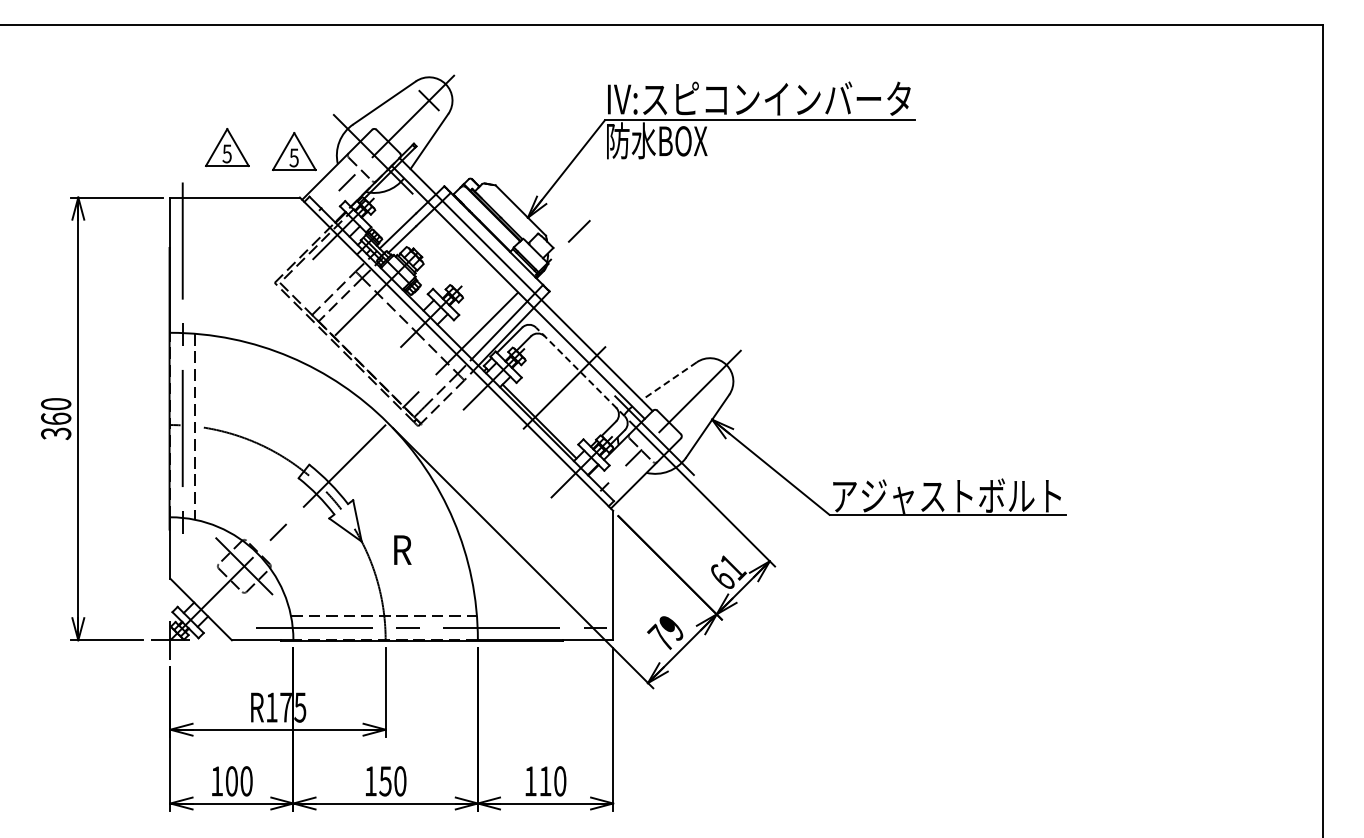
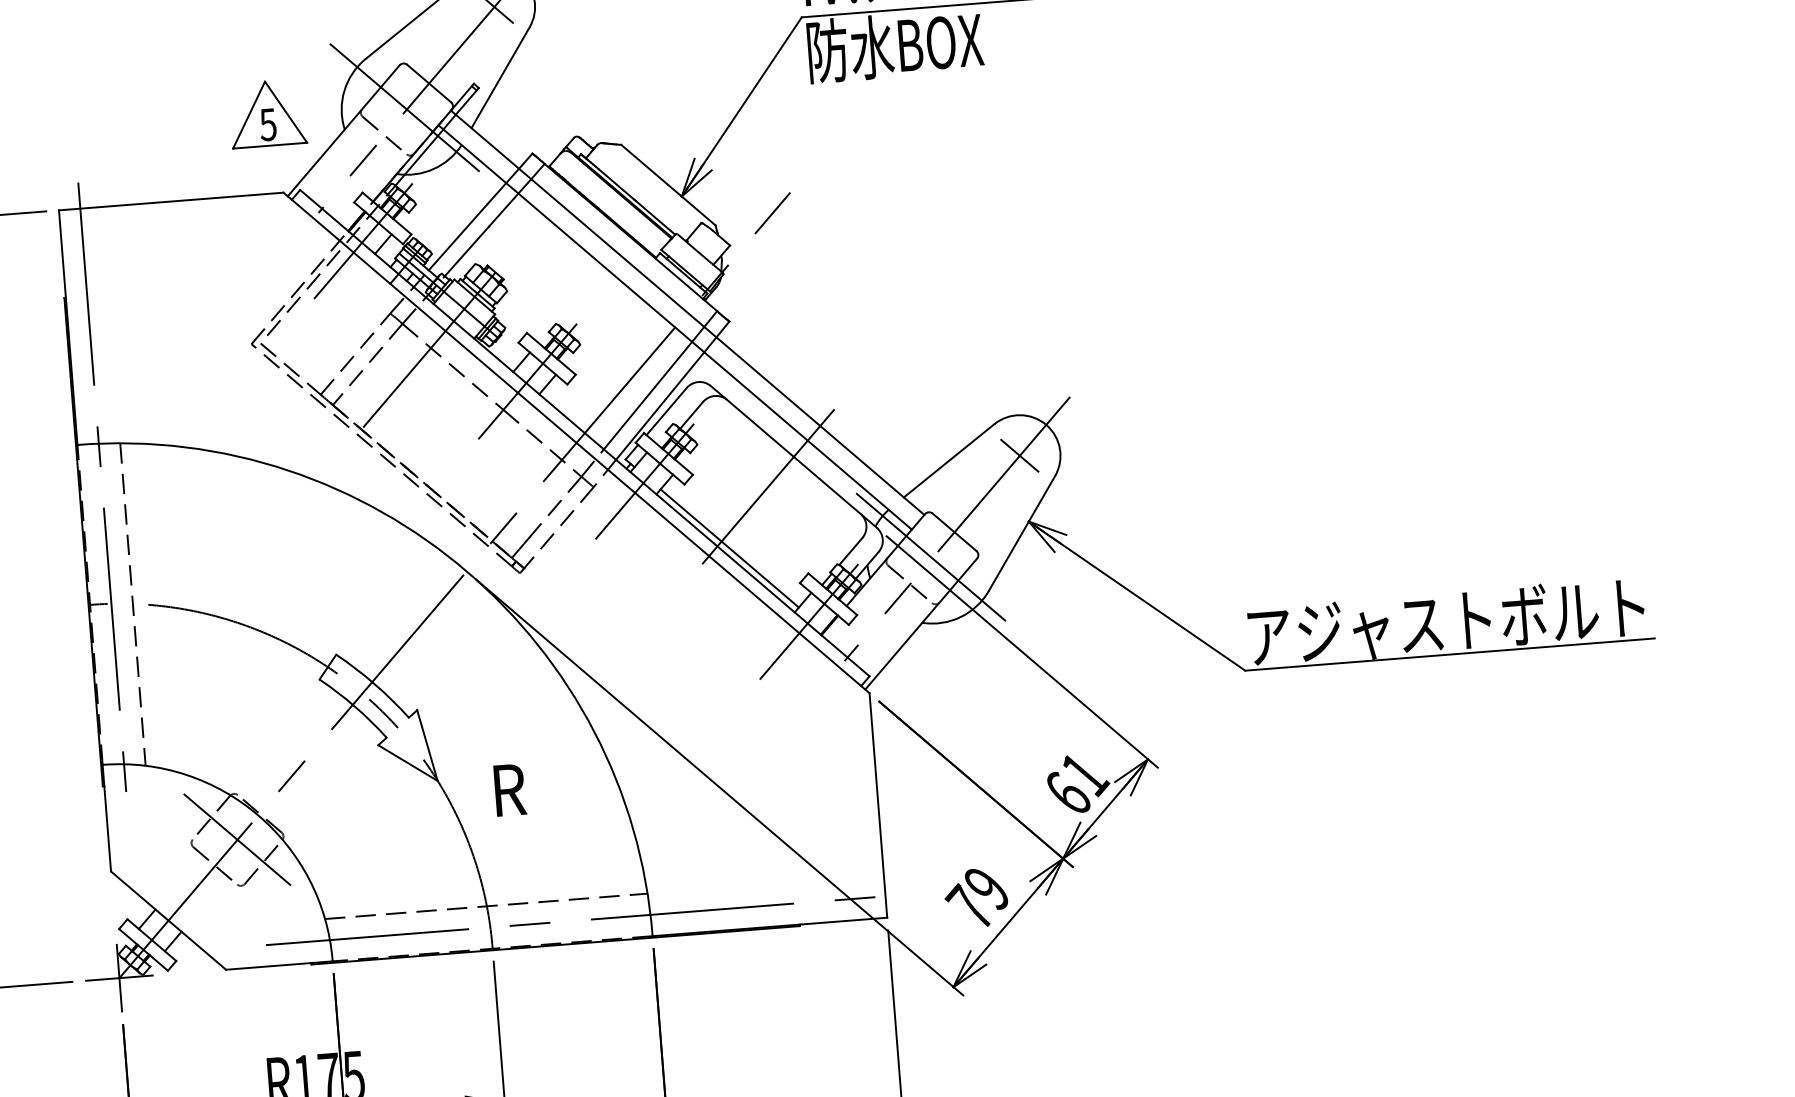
part: (227, 147) -> (151, 115), removed
line: (580, 372) -> (793, 457), dashed -> solid
line: (668, 381) -> (947, 461), dashed -> solid
line: (709, 381) -> (1018, 455), added

